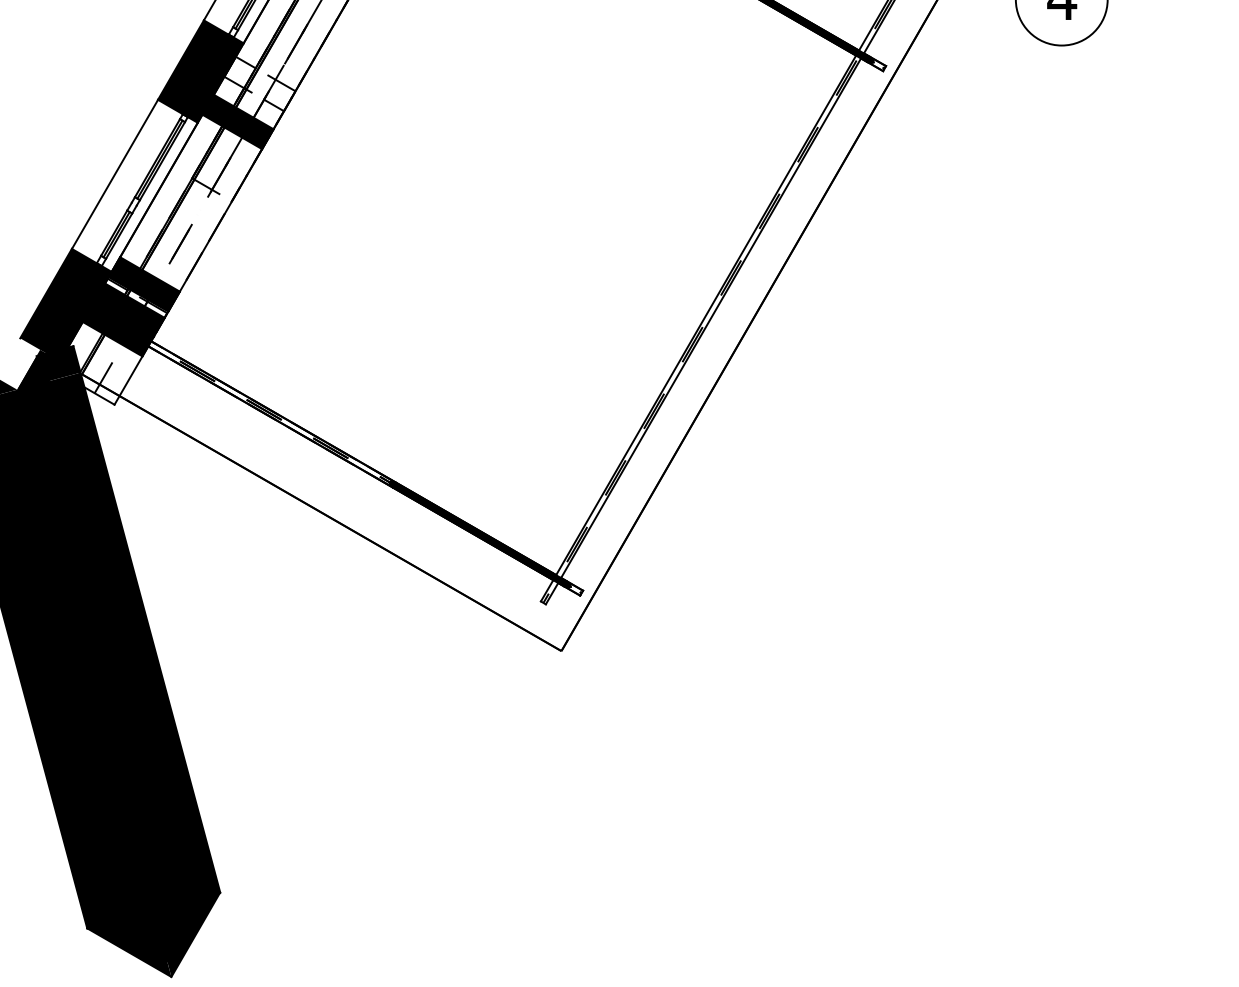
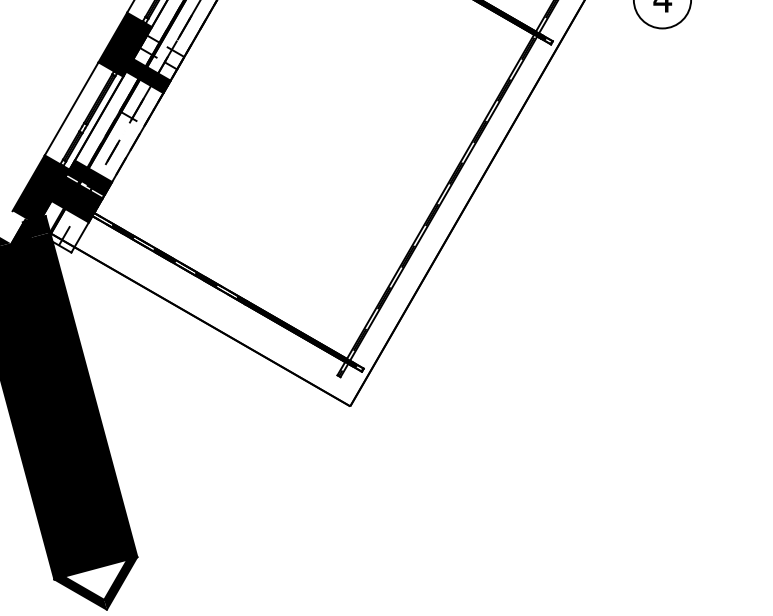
fill: (153, 928) -> (95, 579), removed

